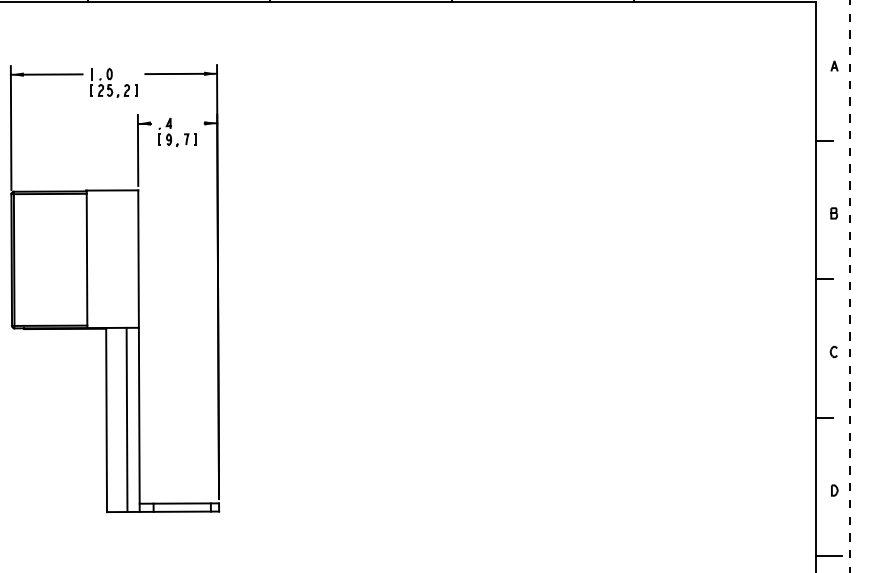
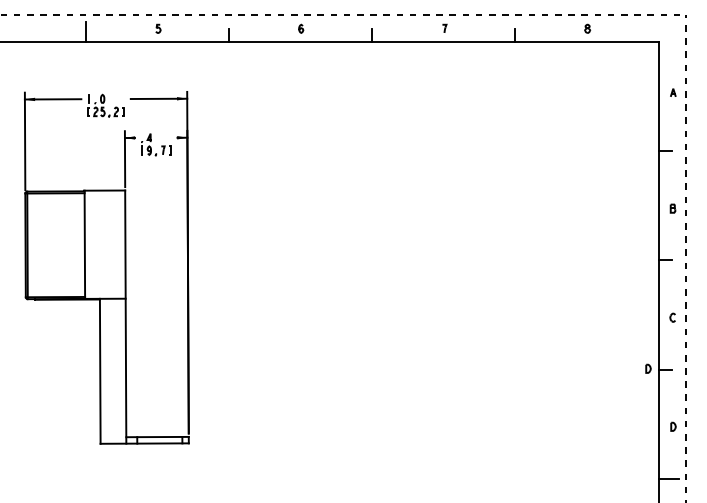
part: (803, 416) -> (648, 368), added
line: (127, 418) -> (116, 370), removed

